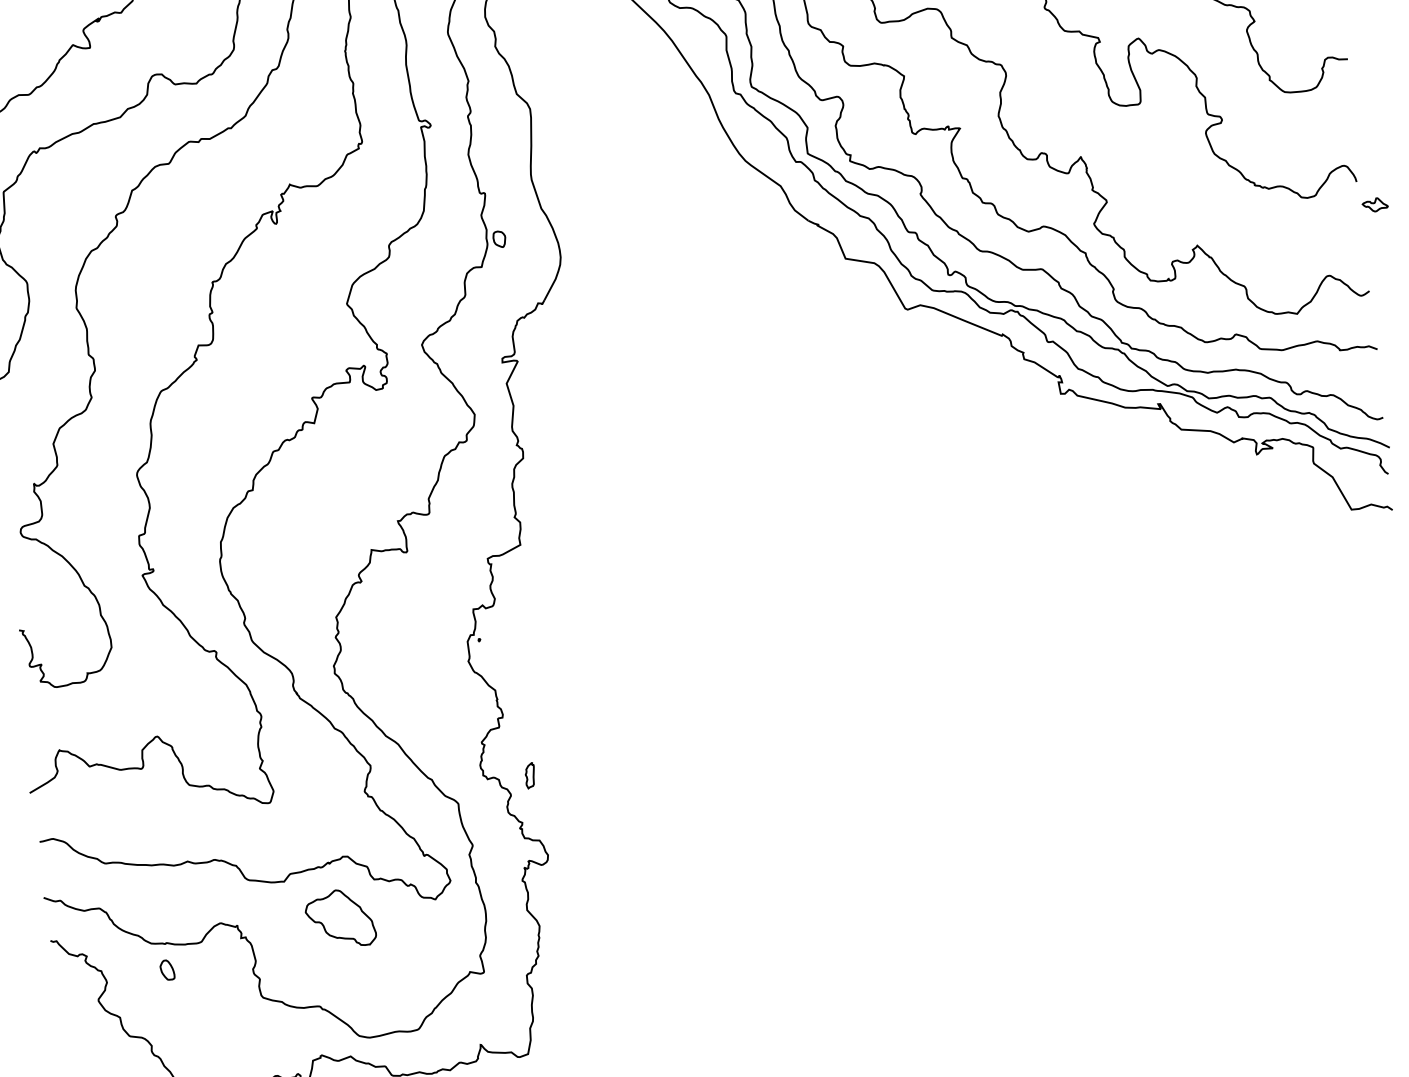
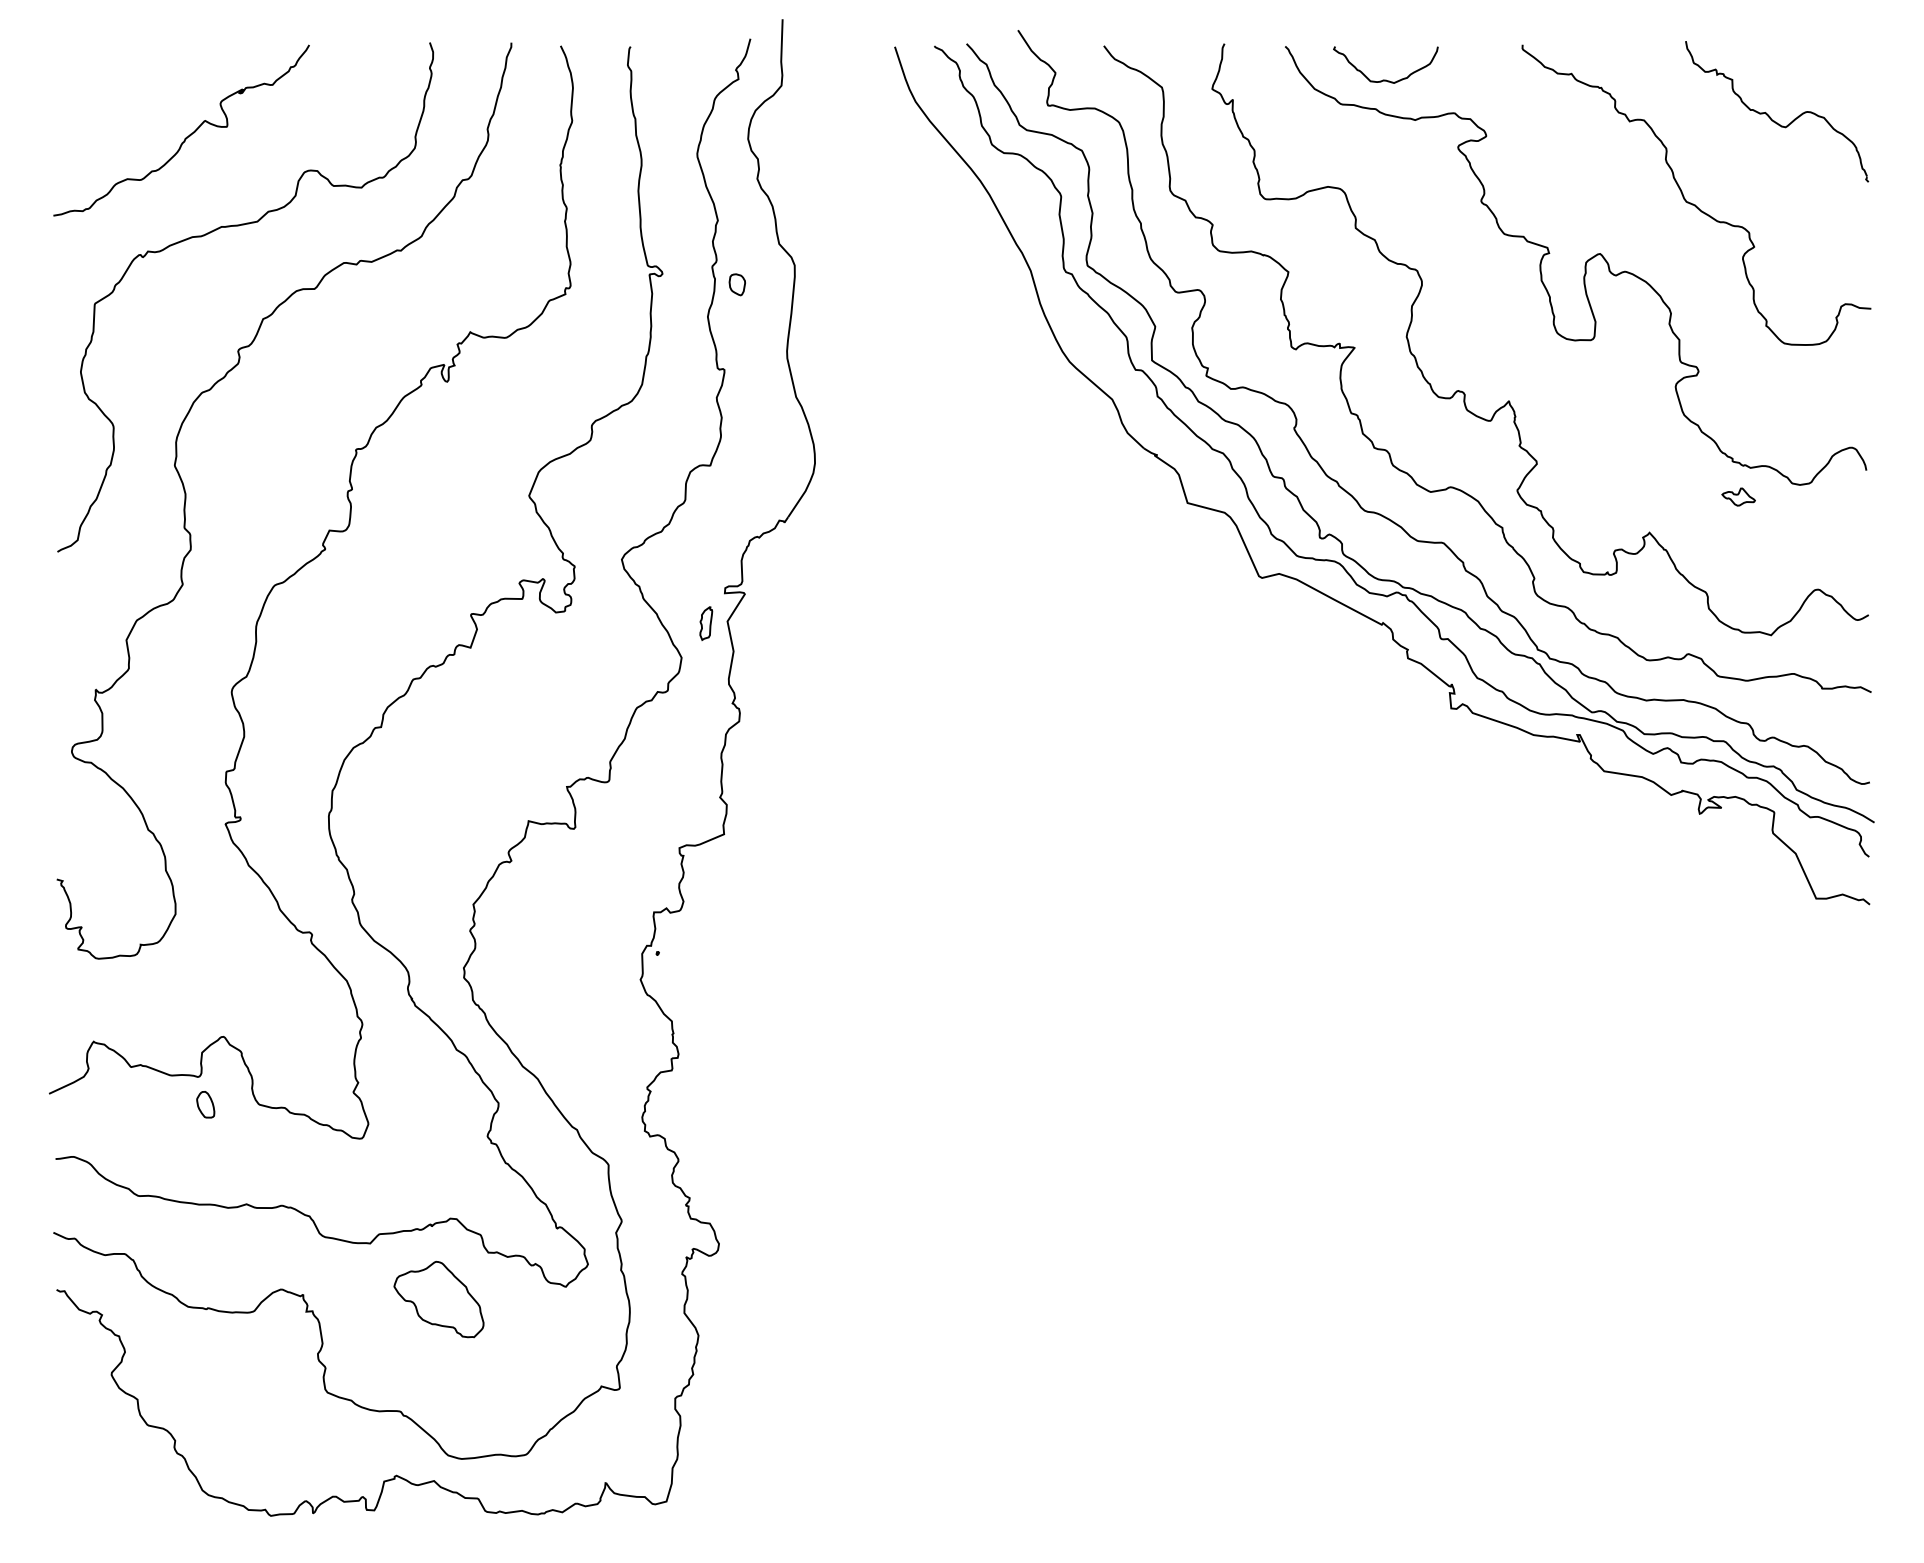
part: (1375, 204) -> (1738, 496), moved
part: (498, 239) -> (736, 284), moved
part: (530, 775) -> (706, 623), moved
part: (167, 969) -> (205, 1104), moved

